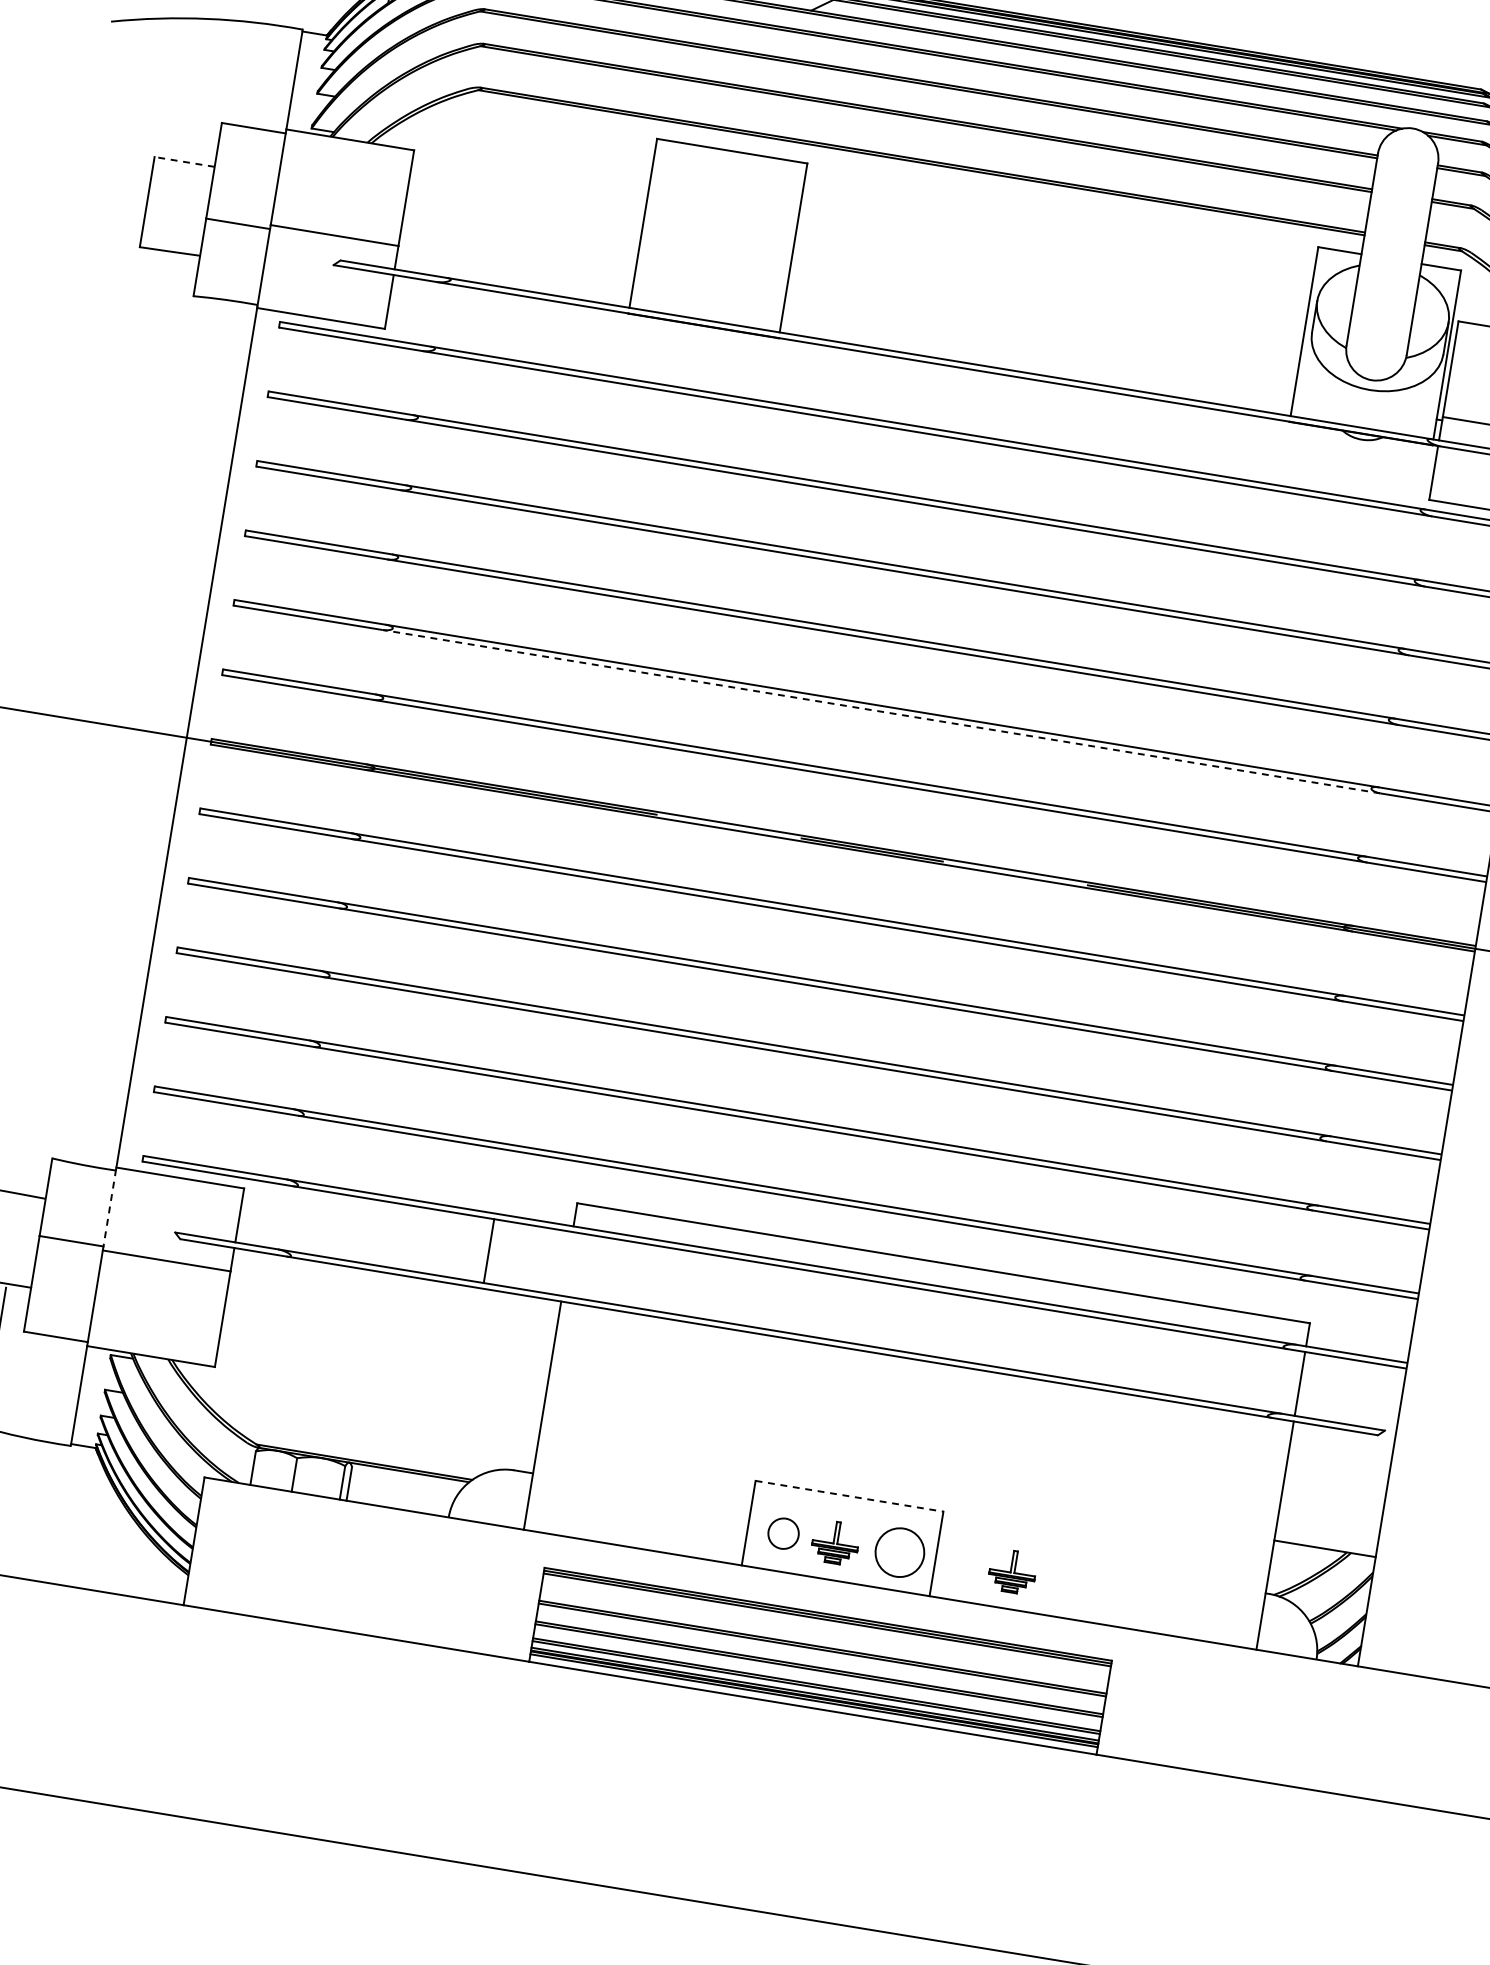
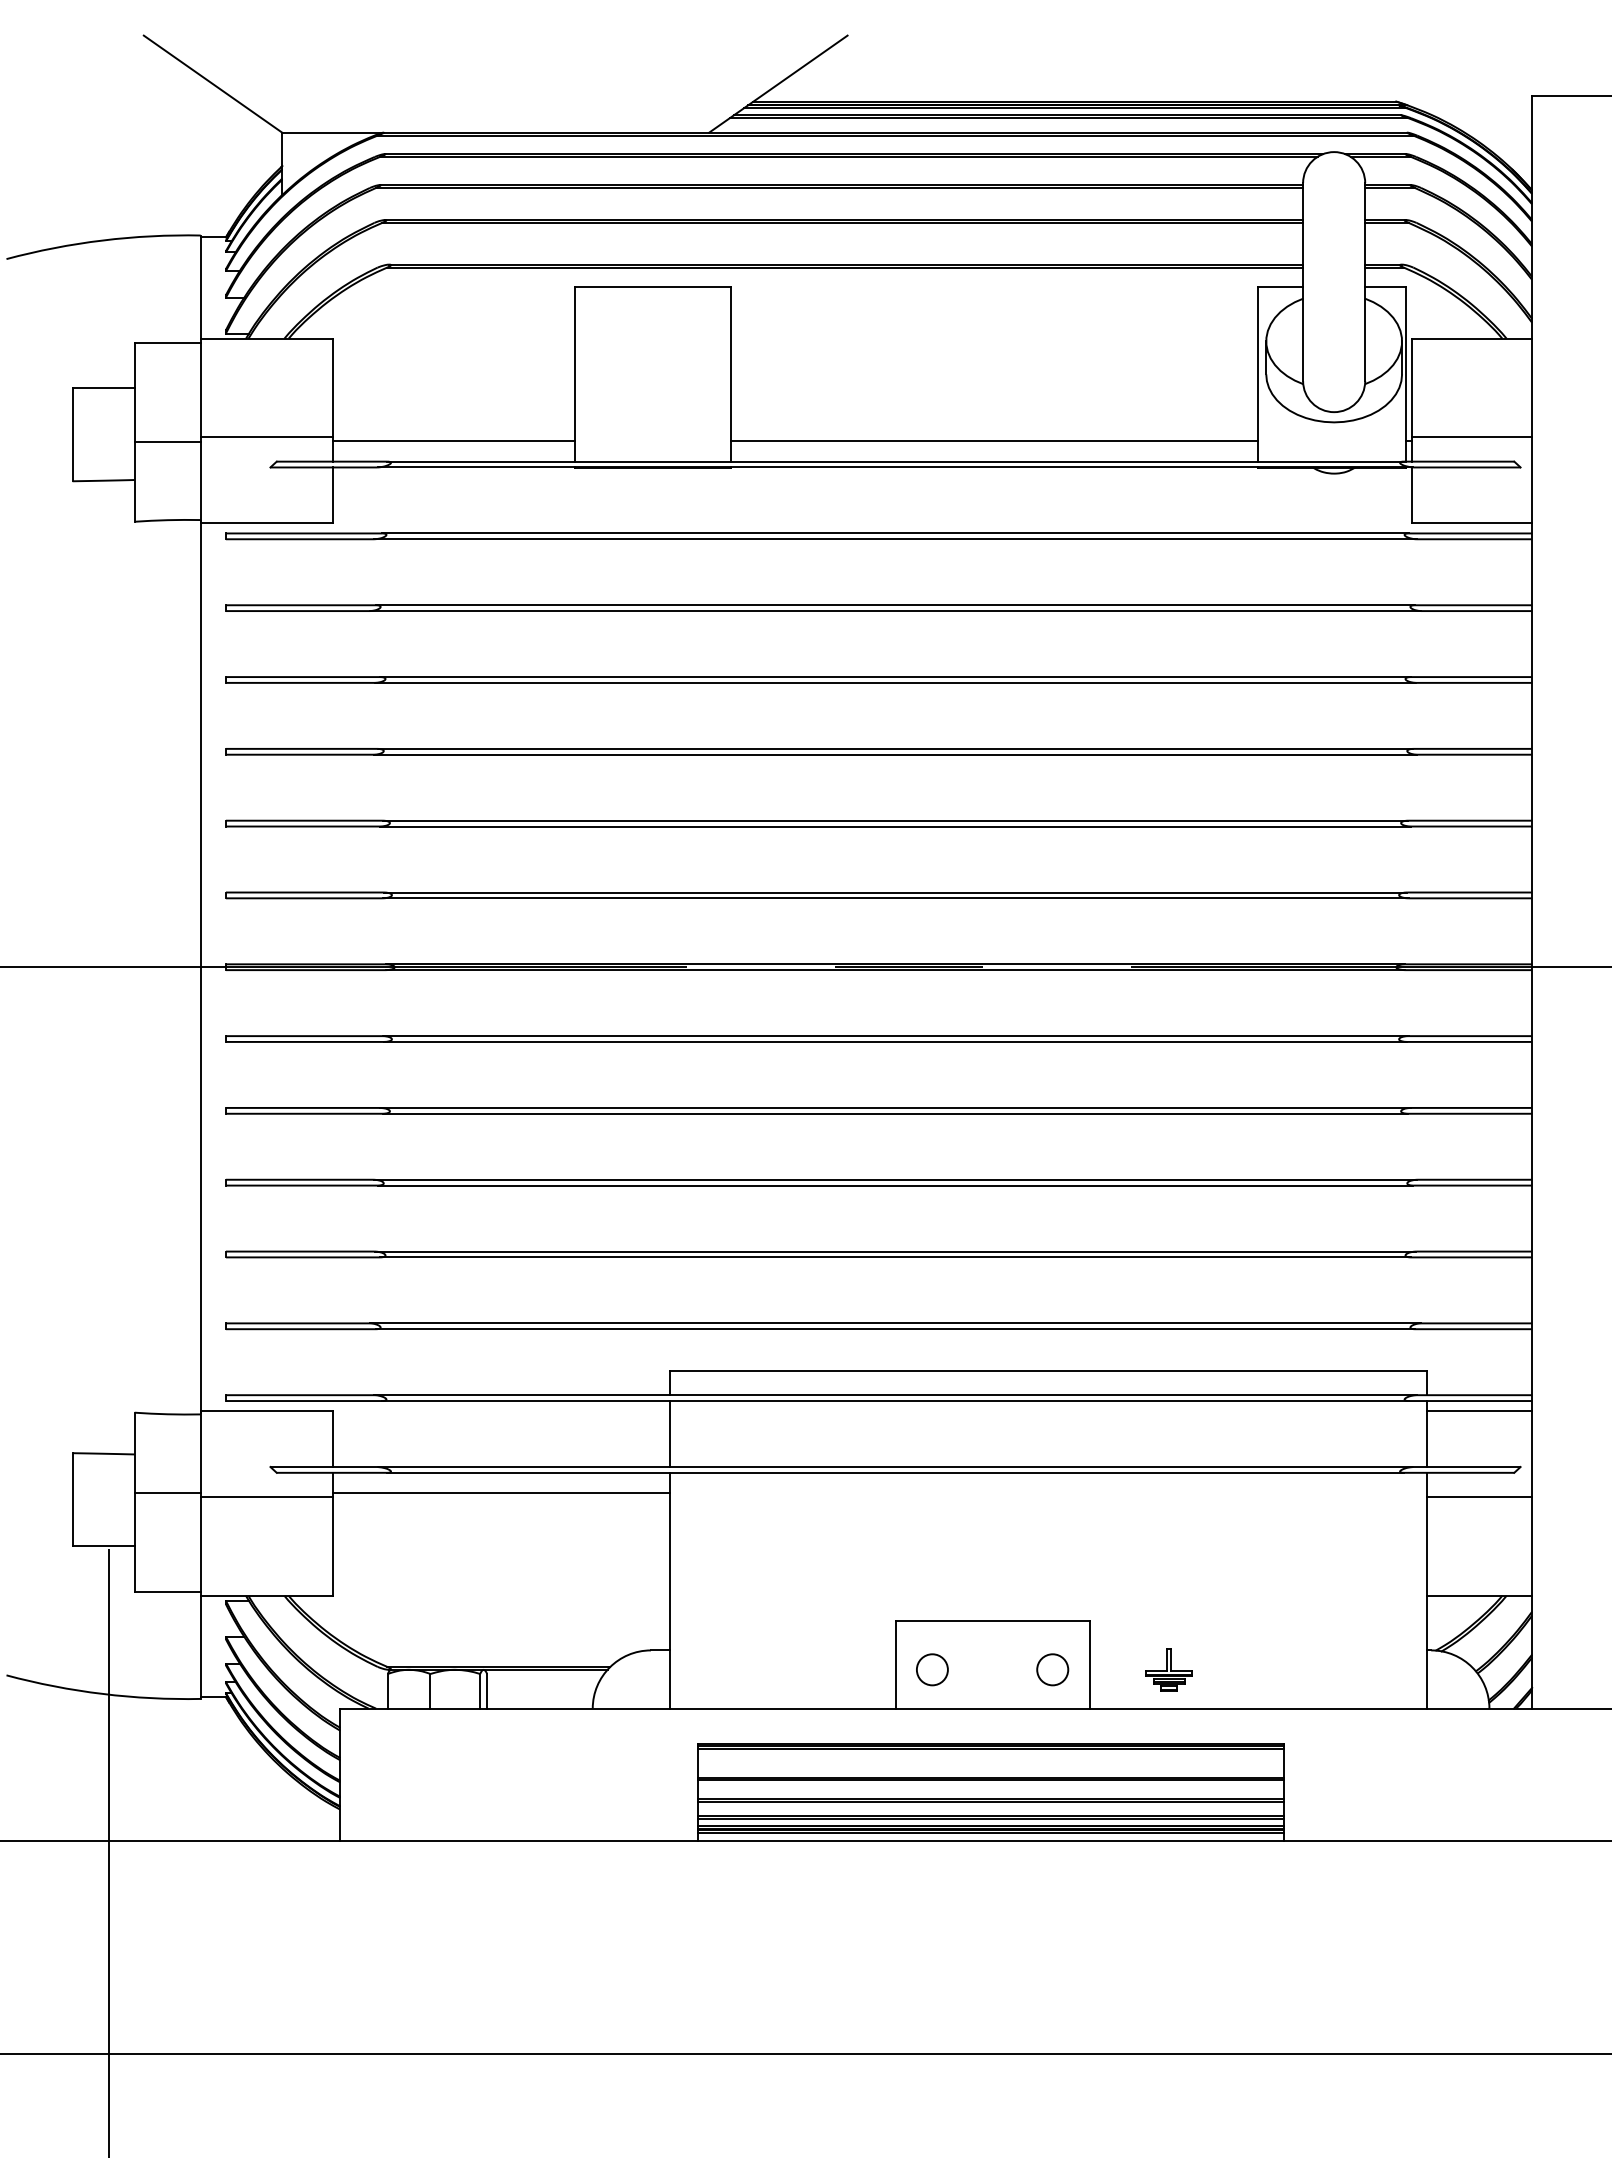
line: (184, 162) -> (103, 388), dashed -> solid
line: (514, 268) -> (453, 440), added
line: (1038, 353) -> (994, 440), added
line: (881, 711) -> (895, 826), dashed -> solid
line: (109, 1210) -> (200, 1455), dashed -> solid
line: (489, 1251) -> (670, 1434), moved
line: (394, 1294) -> (501, 1493), added
line: (1354, 1370) -> (1479, 1411), added
line: (1340, 1452) -> (1479, 1496), added
line: (850, 1496) -> (993, 1621), dashed -> solid
part: (835, 1541) -> (985, 1669), removed
circle: (899, 1552) -> (1052, 1669), size x0.62

